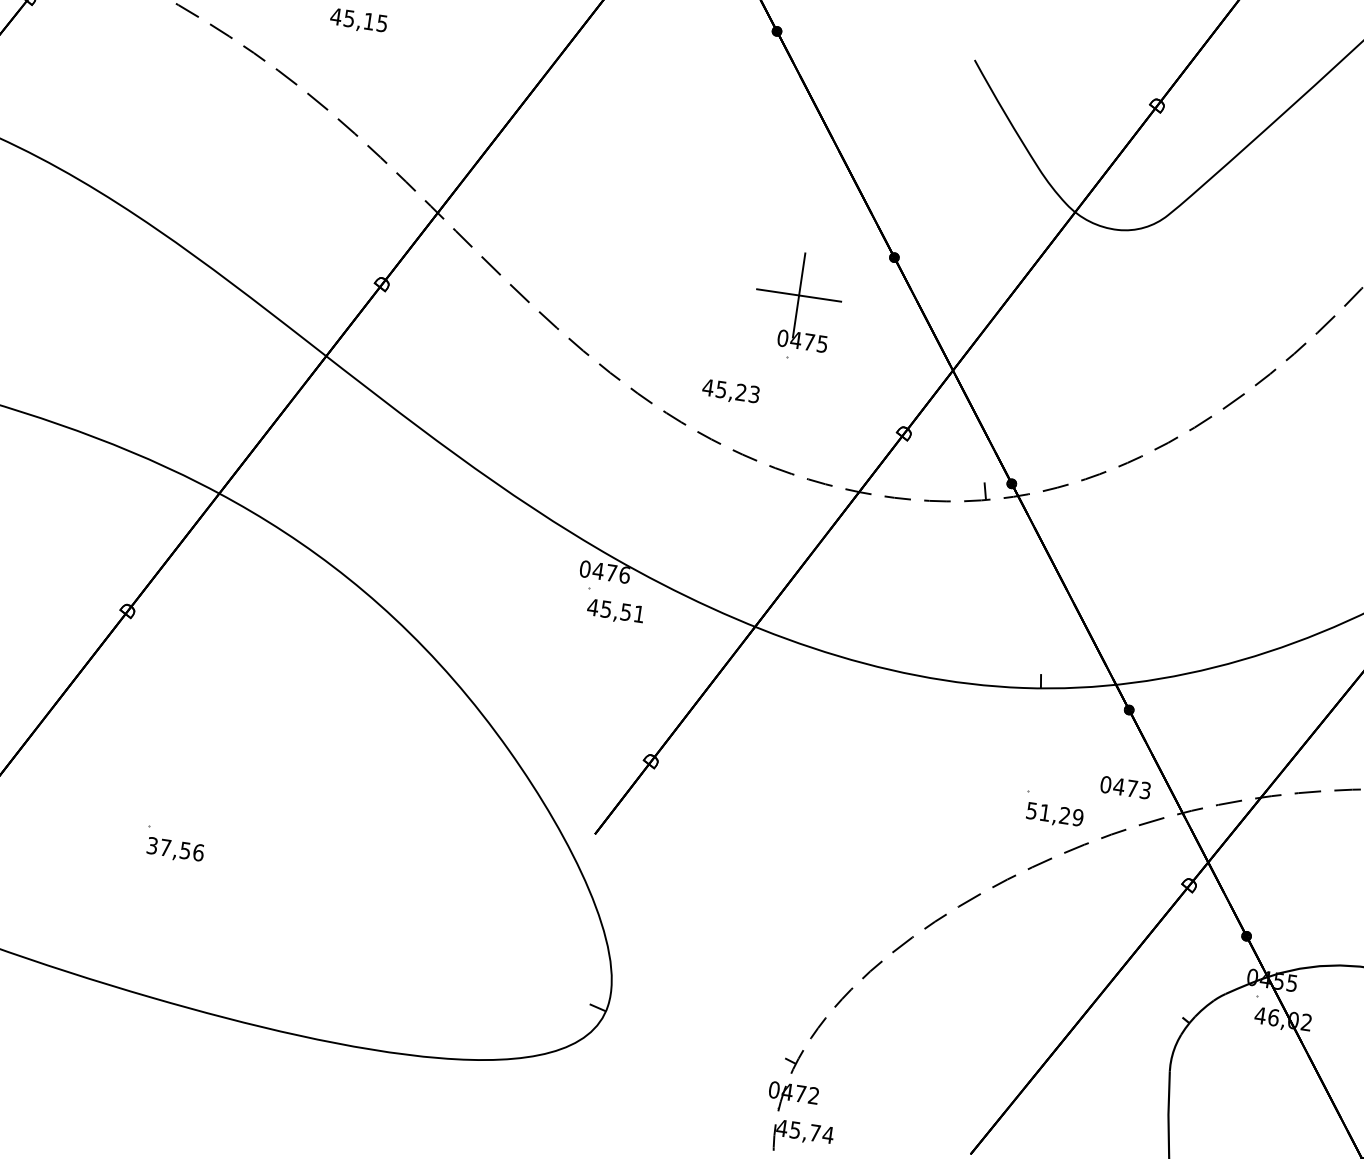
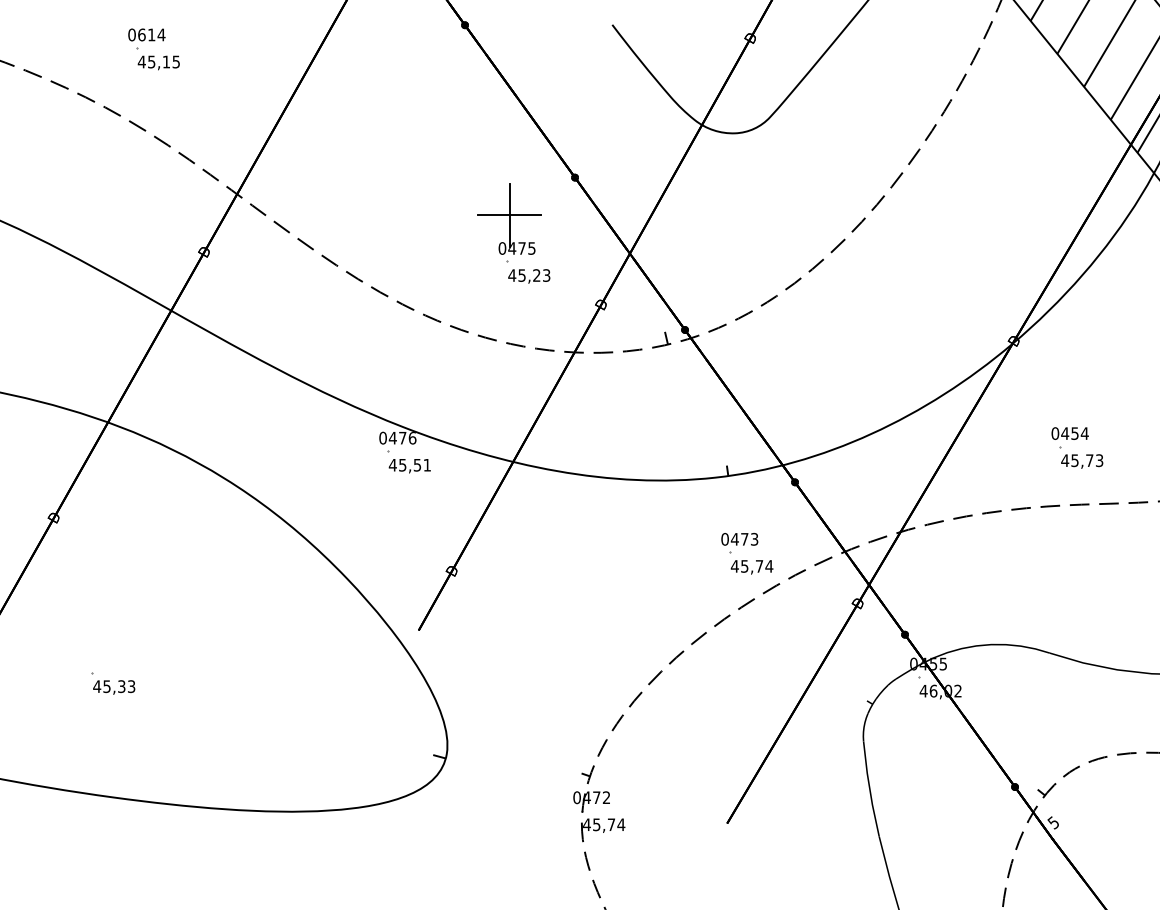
text: (731, 392) -> (529, 276), moved
text: (1125, 787) -> (739, 539), moved
text: (1054, 814) -> (751, 566), 51,29 -> 45,74
text: (175, 849) -> (114, 686), 37,56 -> 45,33

